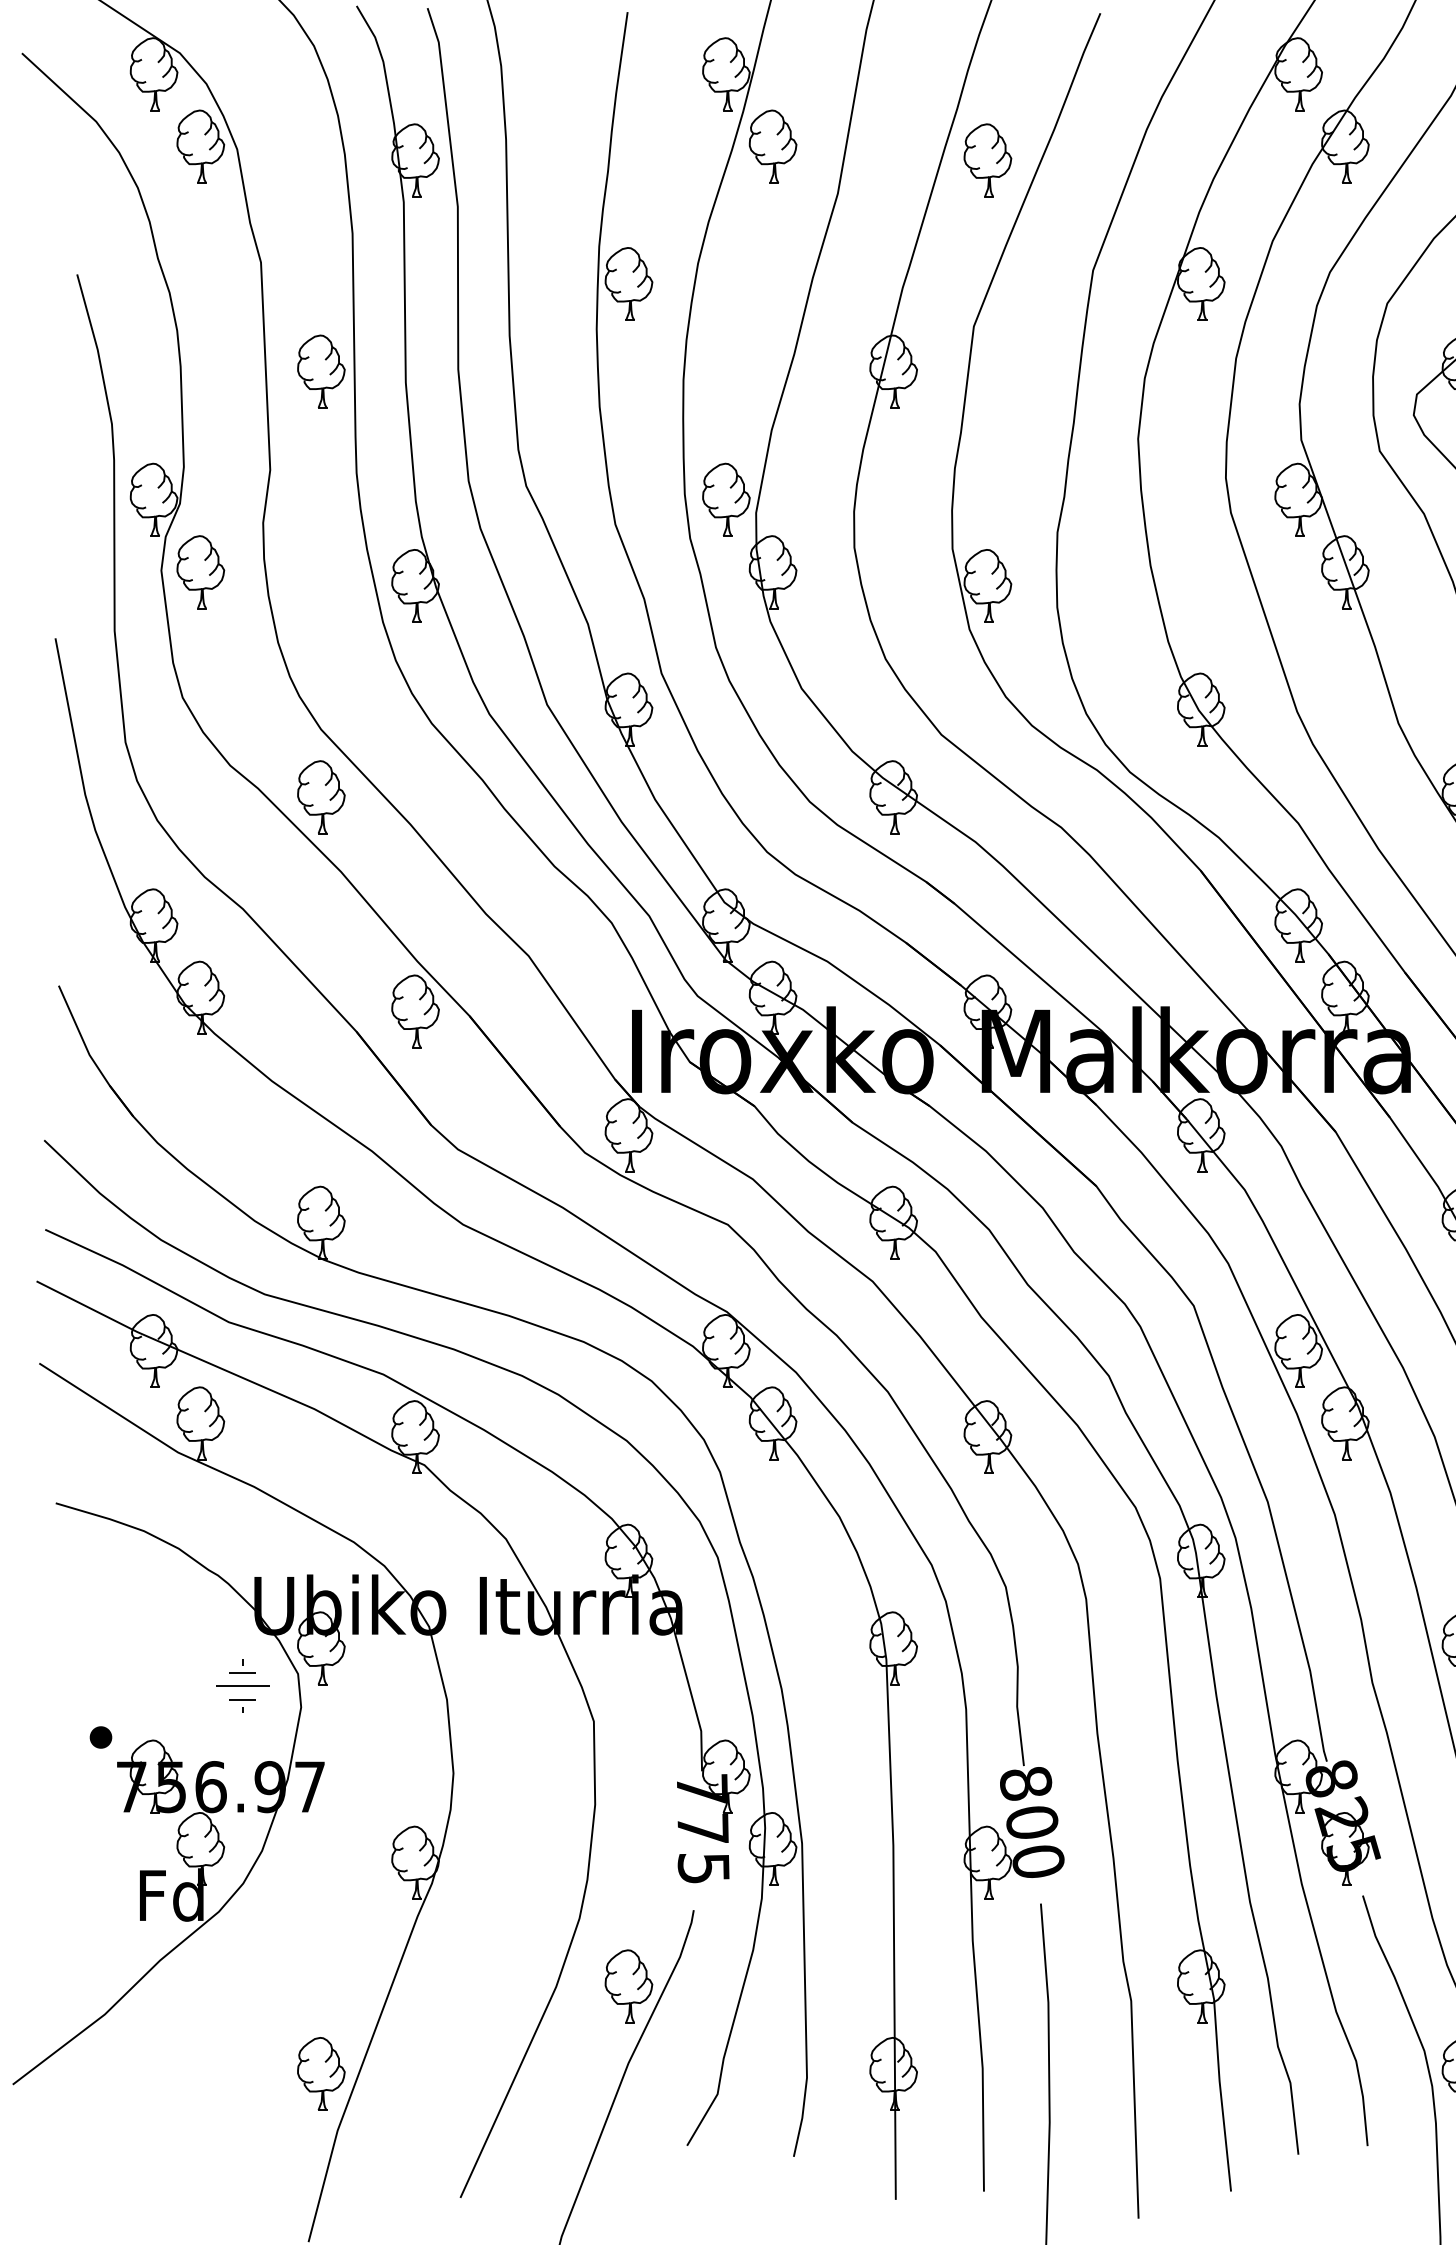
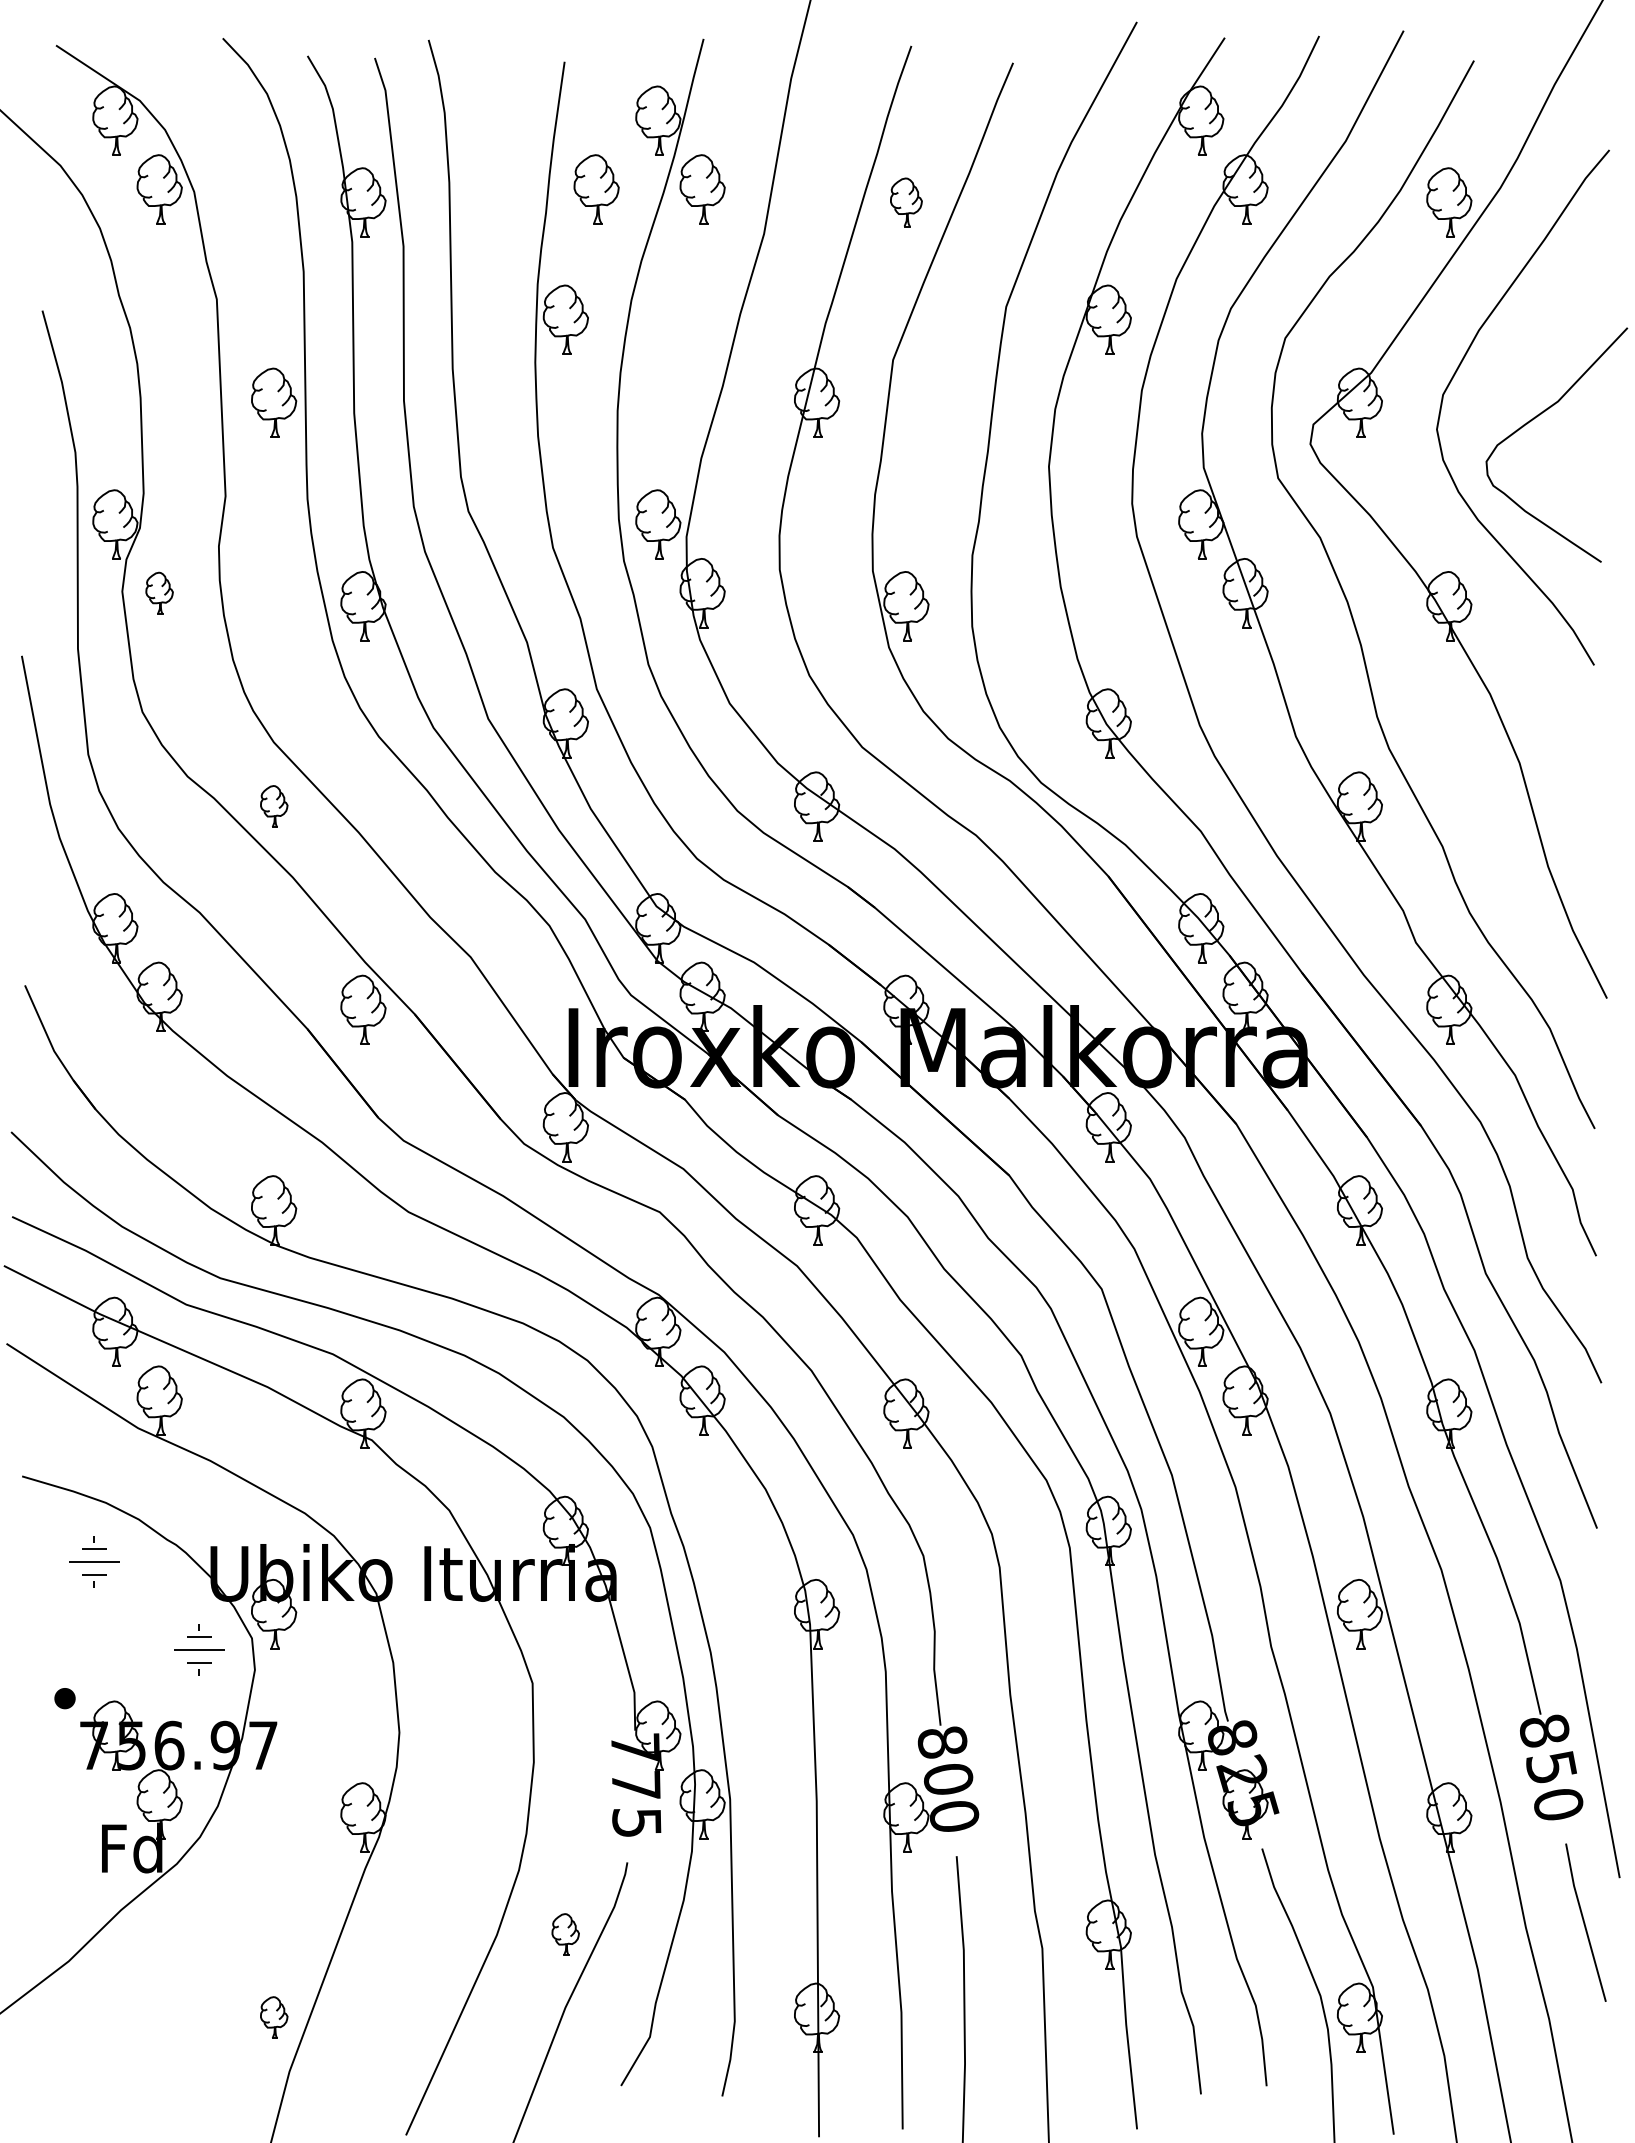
part: (661, 146) -> (596, 189), added
part: (987, 160) -> (906, 202), size x0.7
part: (200, 572) -> (159, 593), size x0.6
part: (321, 797) -> (274, 806), size x0.6
part: (132, 1592) -> (94, 1561), added
part: (628, 1986) -> (565, 1934), size x0.6
part: (321, 2073) -> (274, 2017), size x0.6

